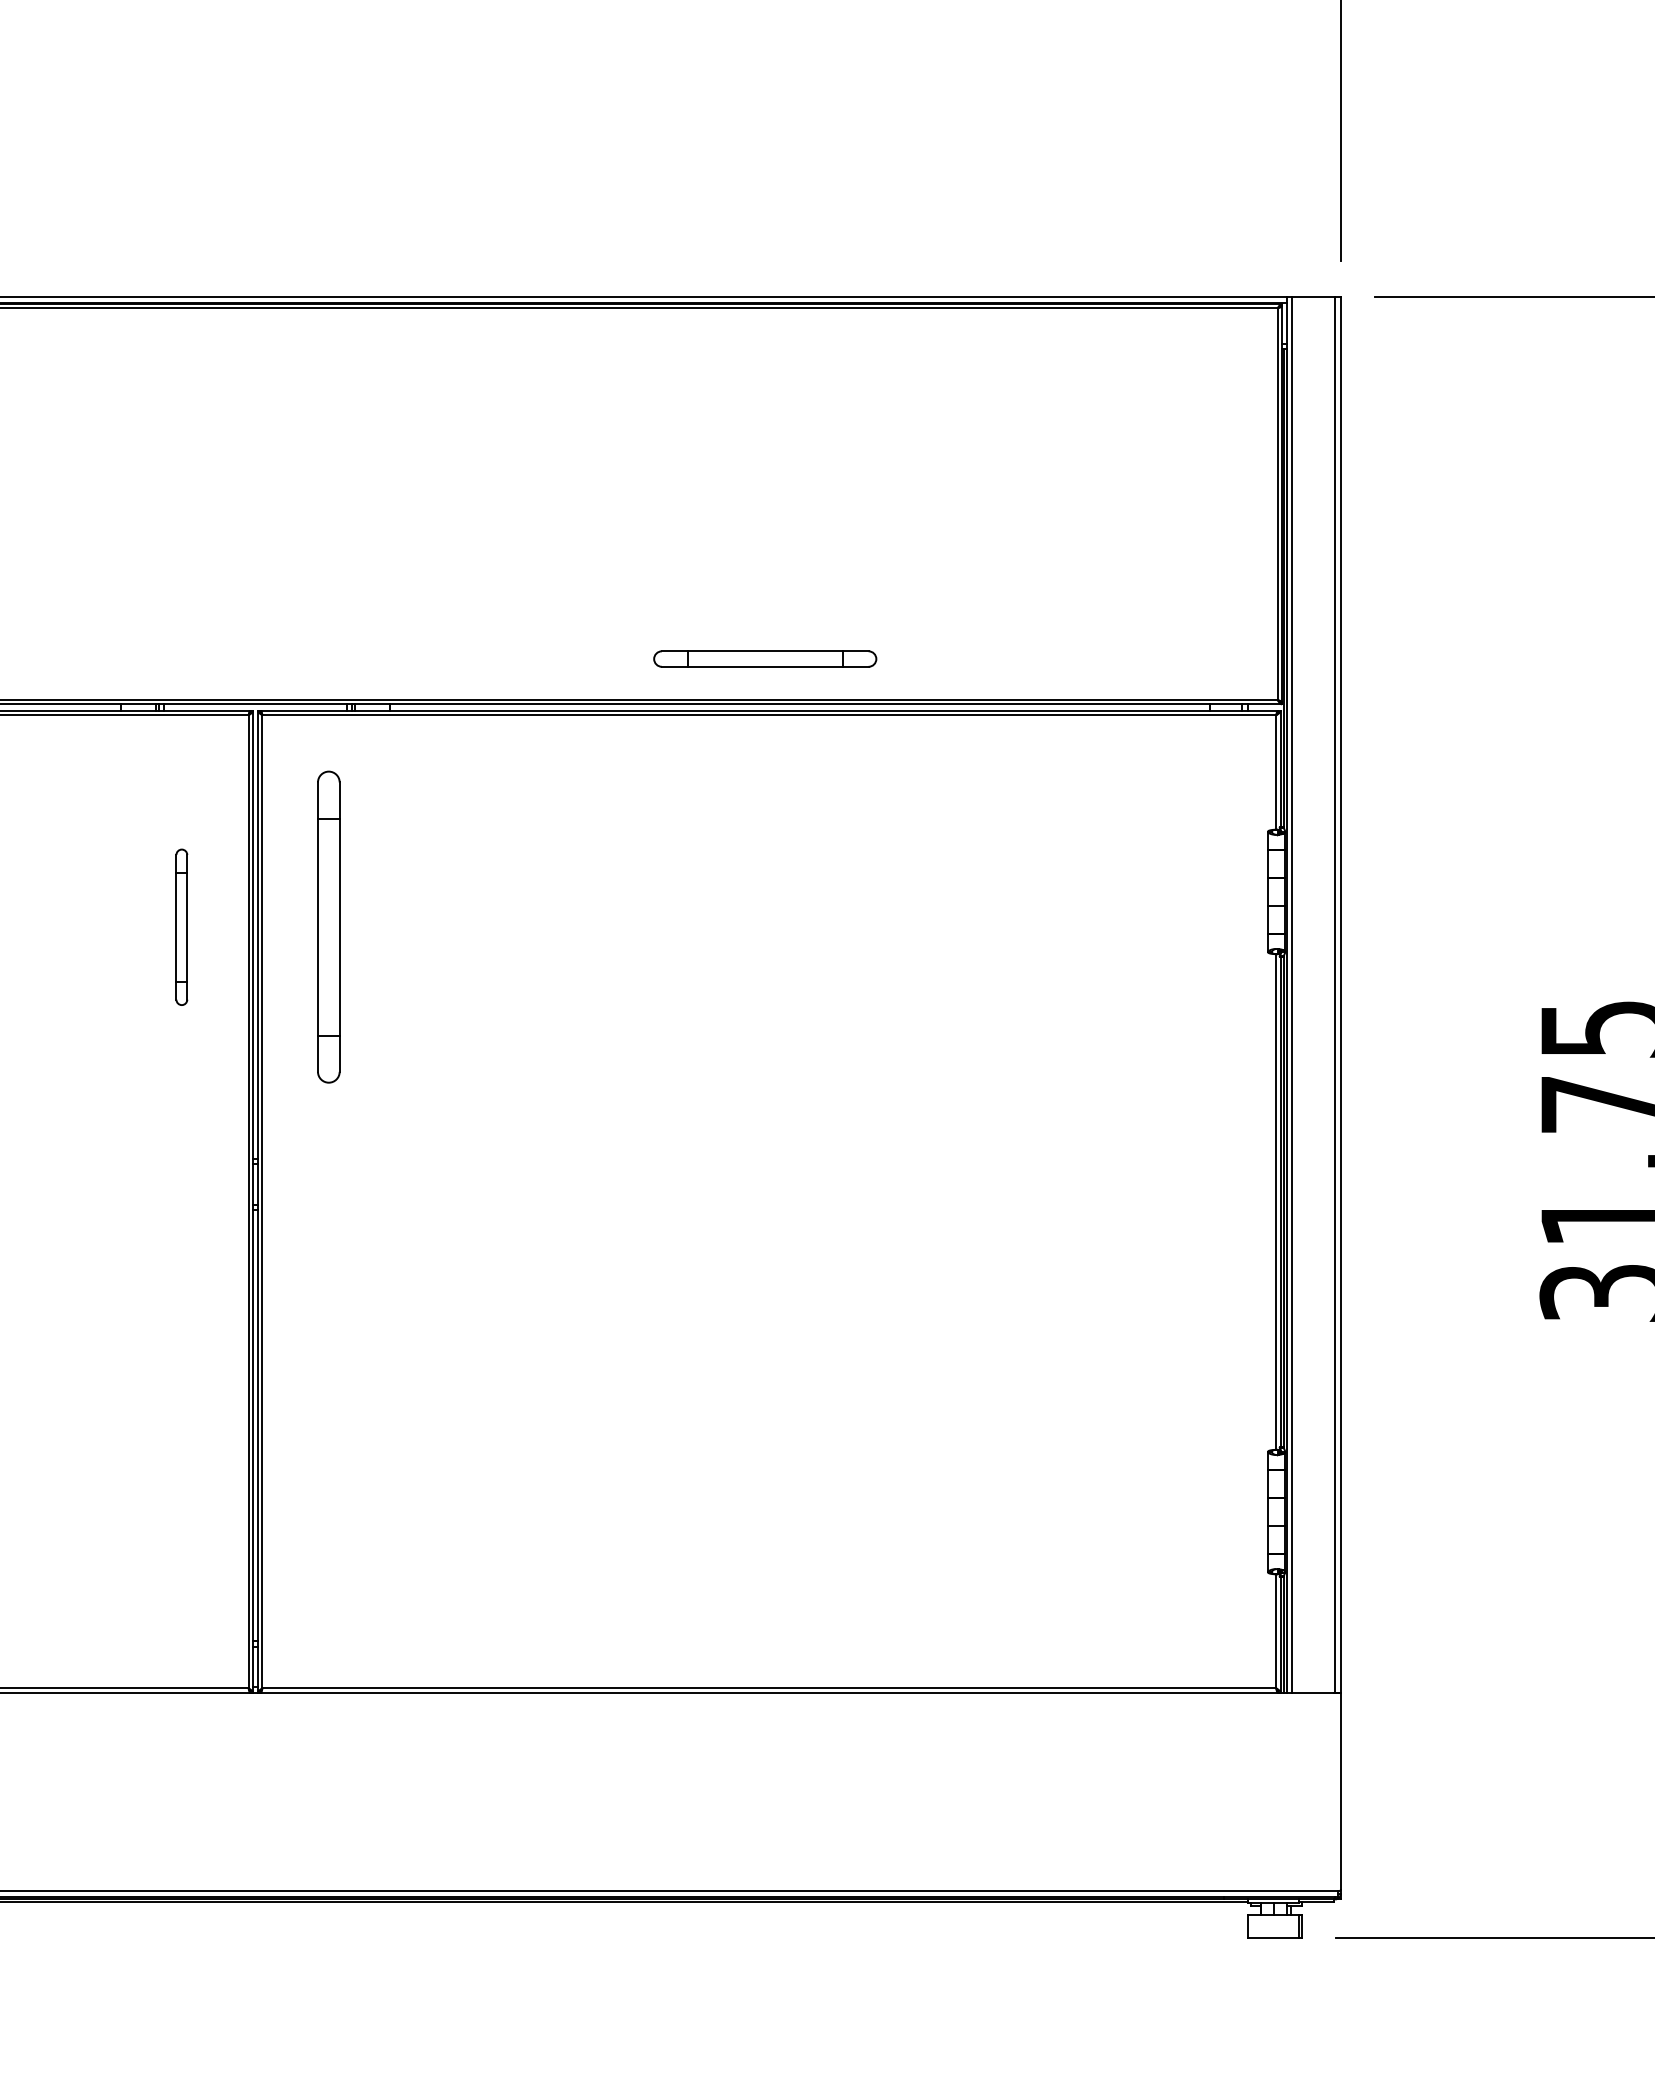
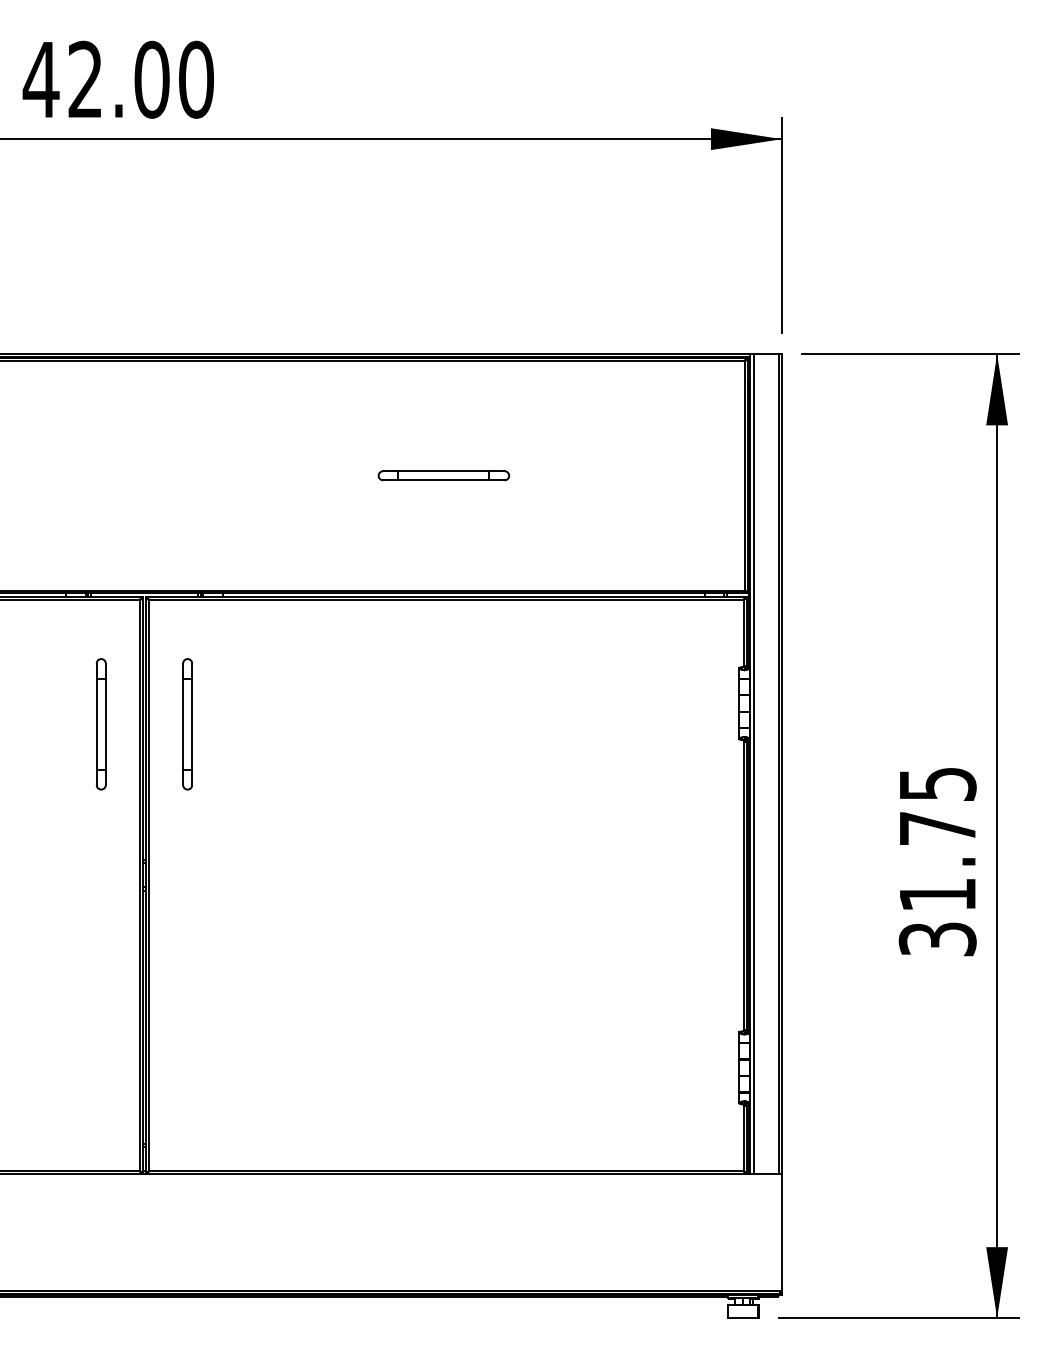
part: (764, 658) -> (443, 475), moved
part: (180, 927) -> (100, 724), size x1.43
part: (328, 927) -> (187, 724), size x0.71

